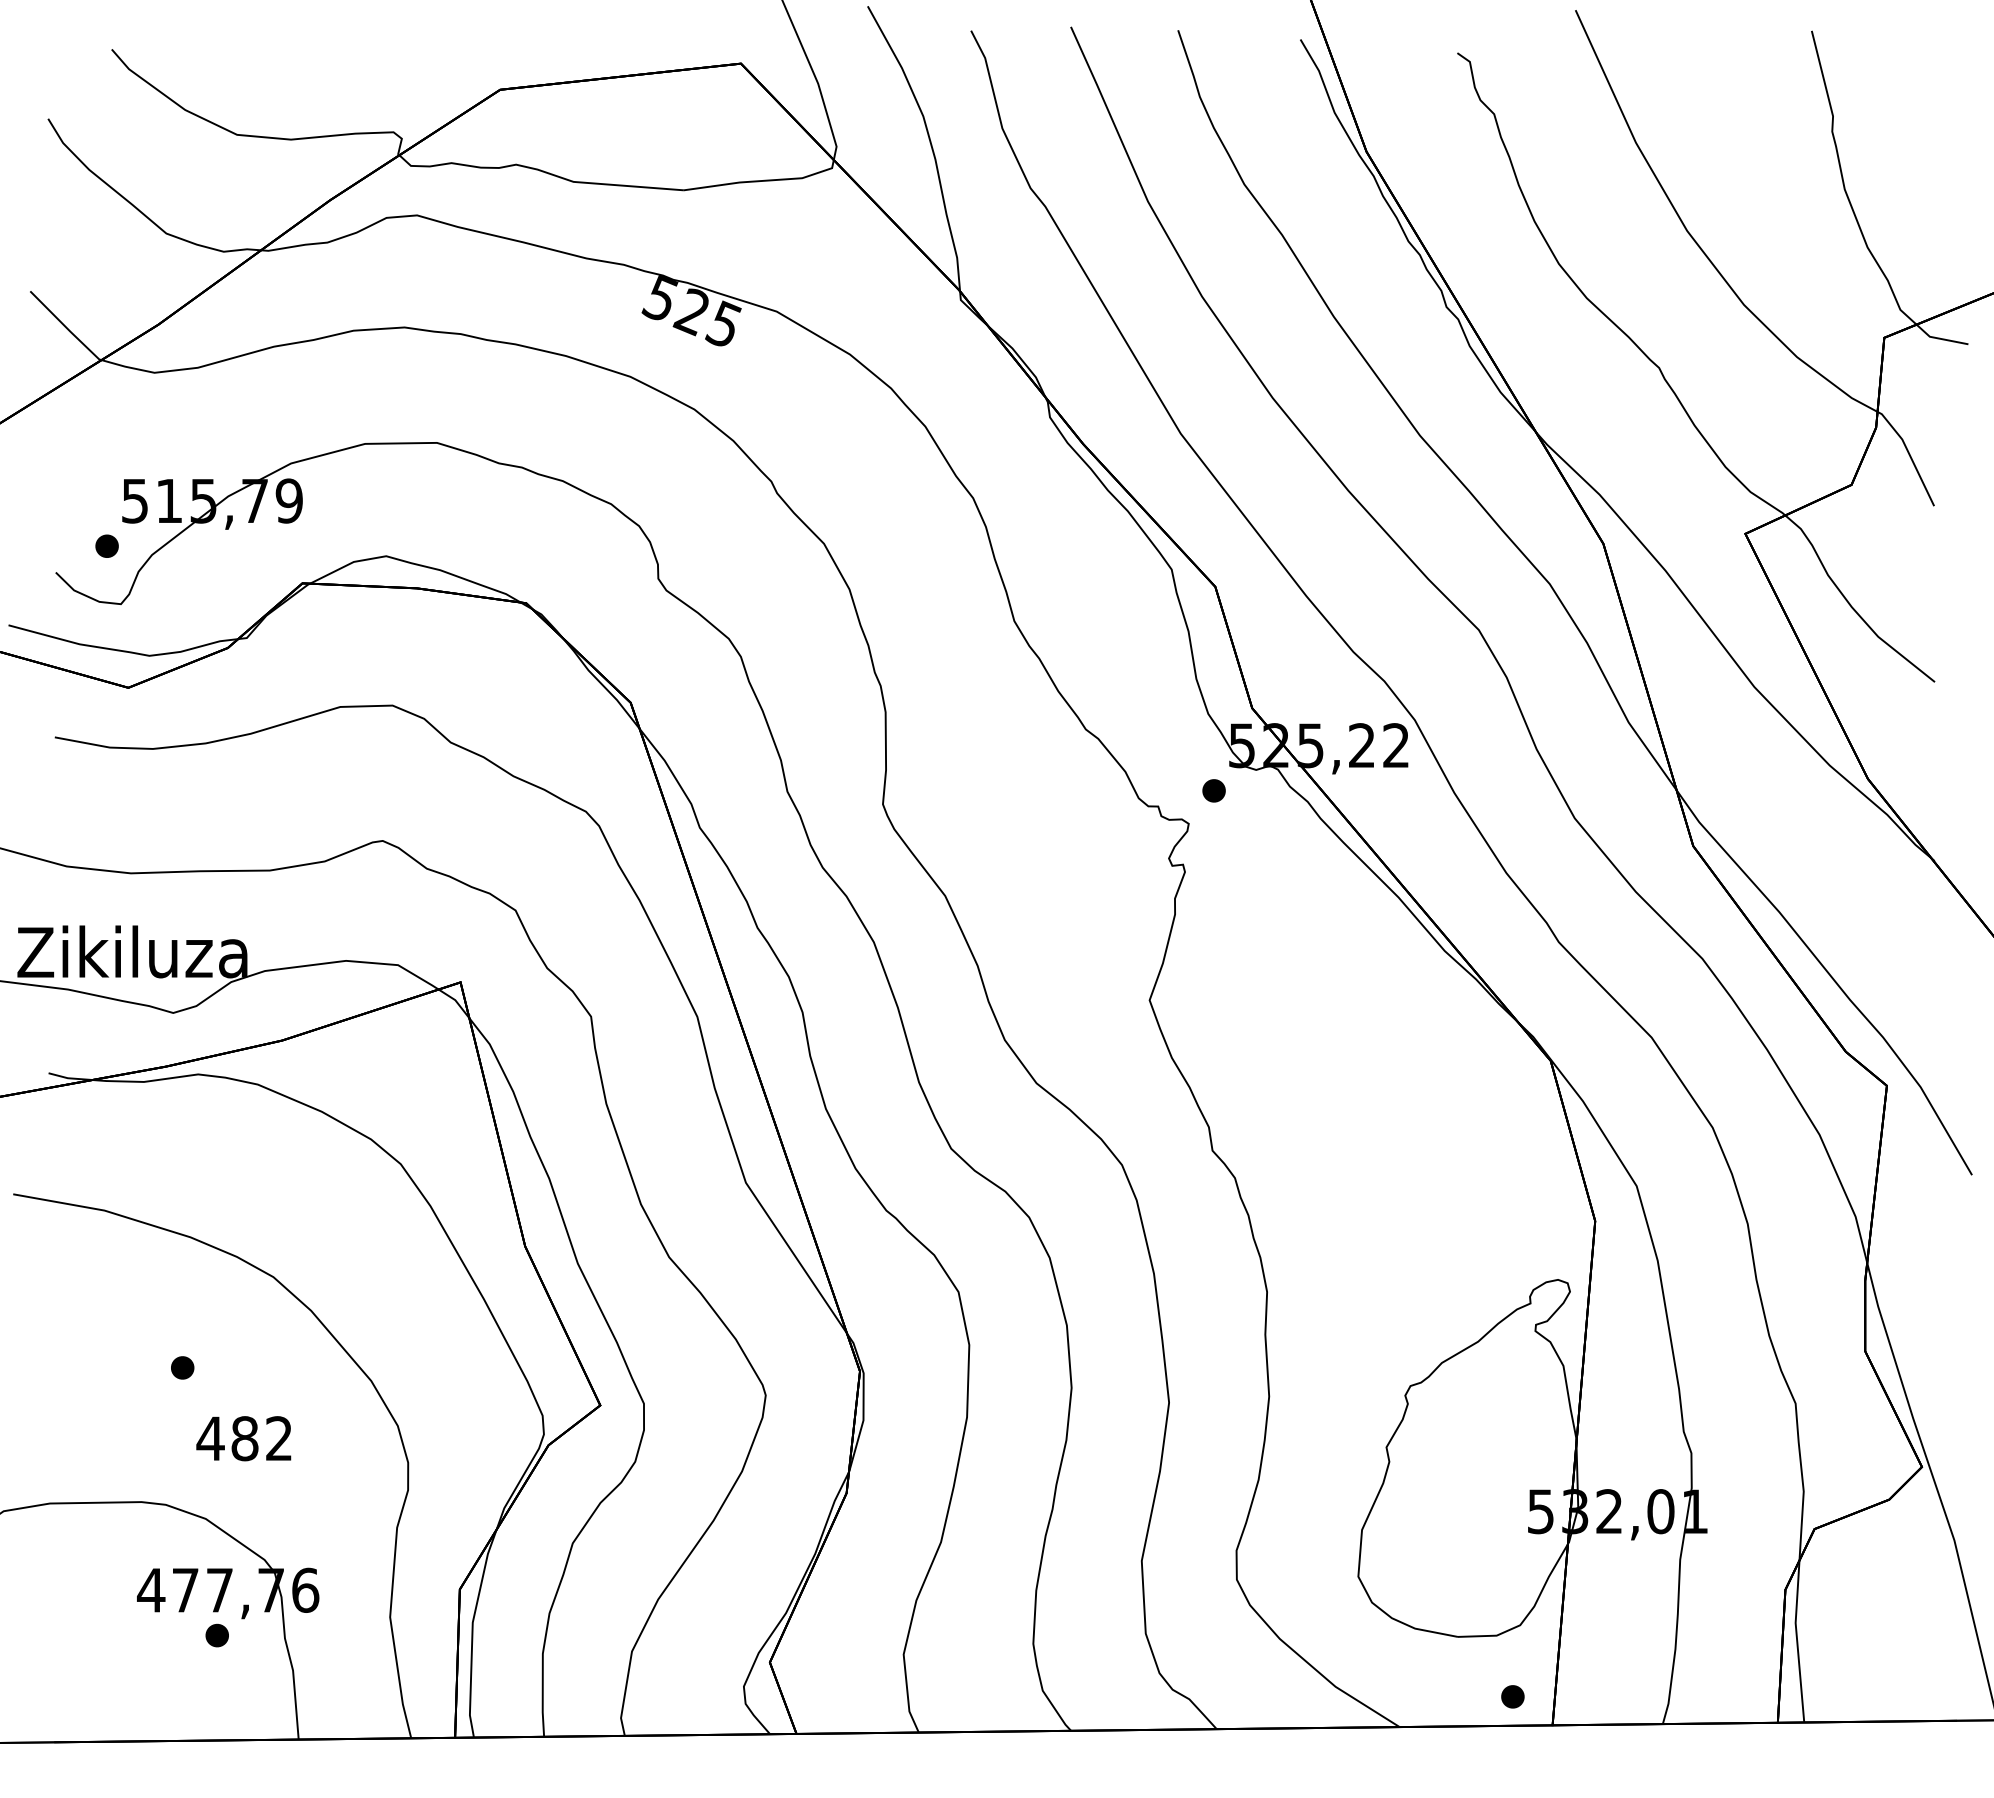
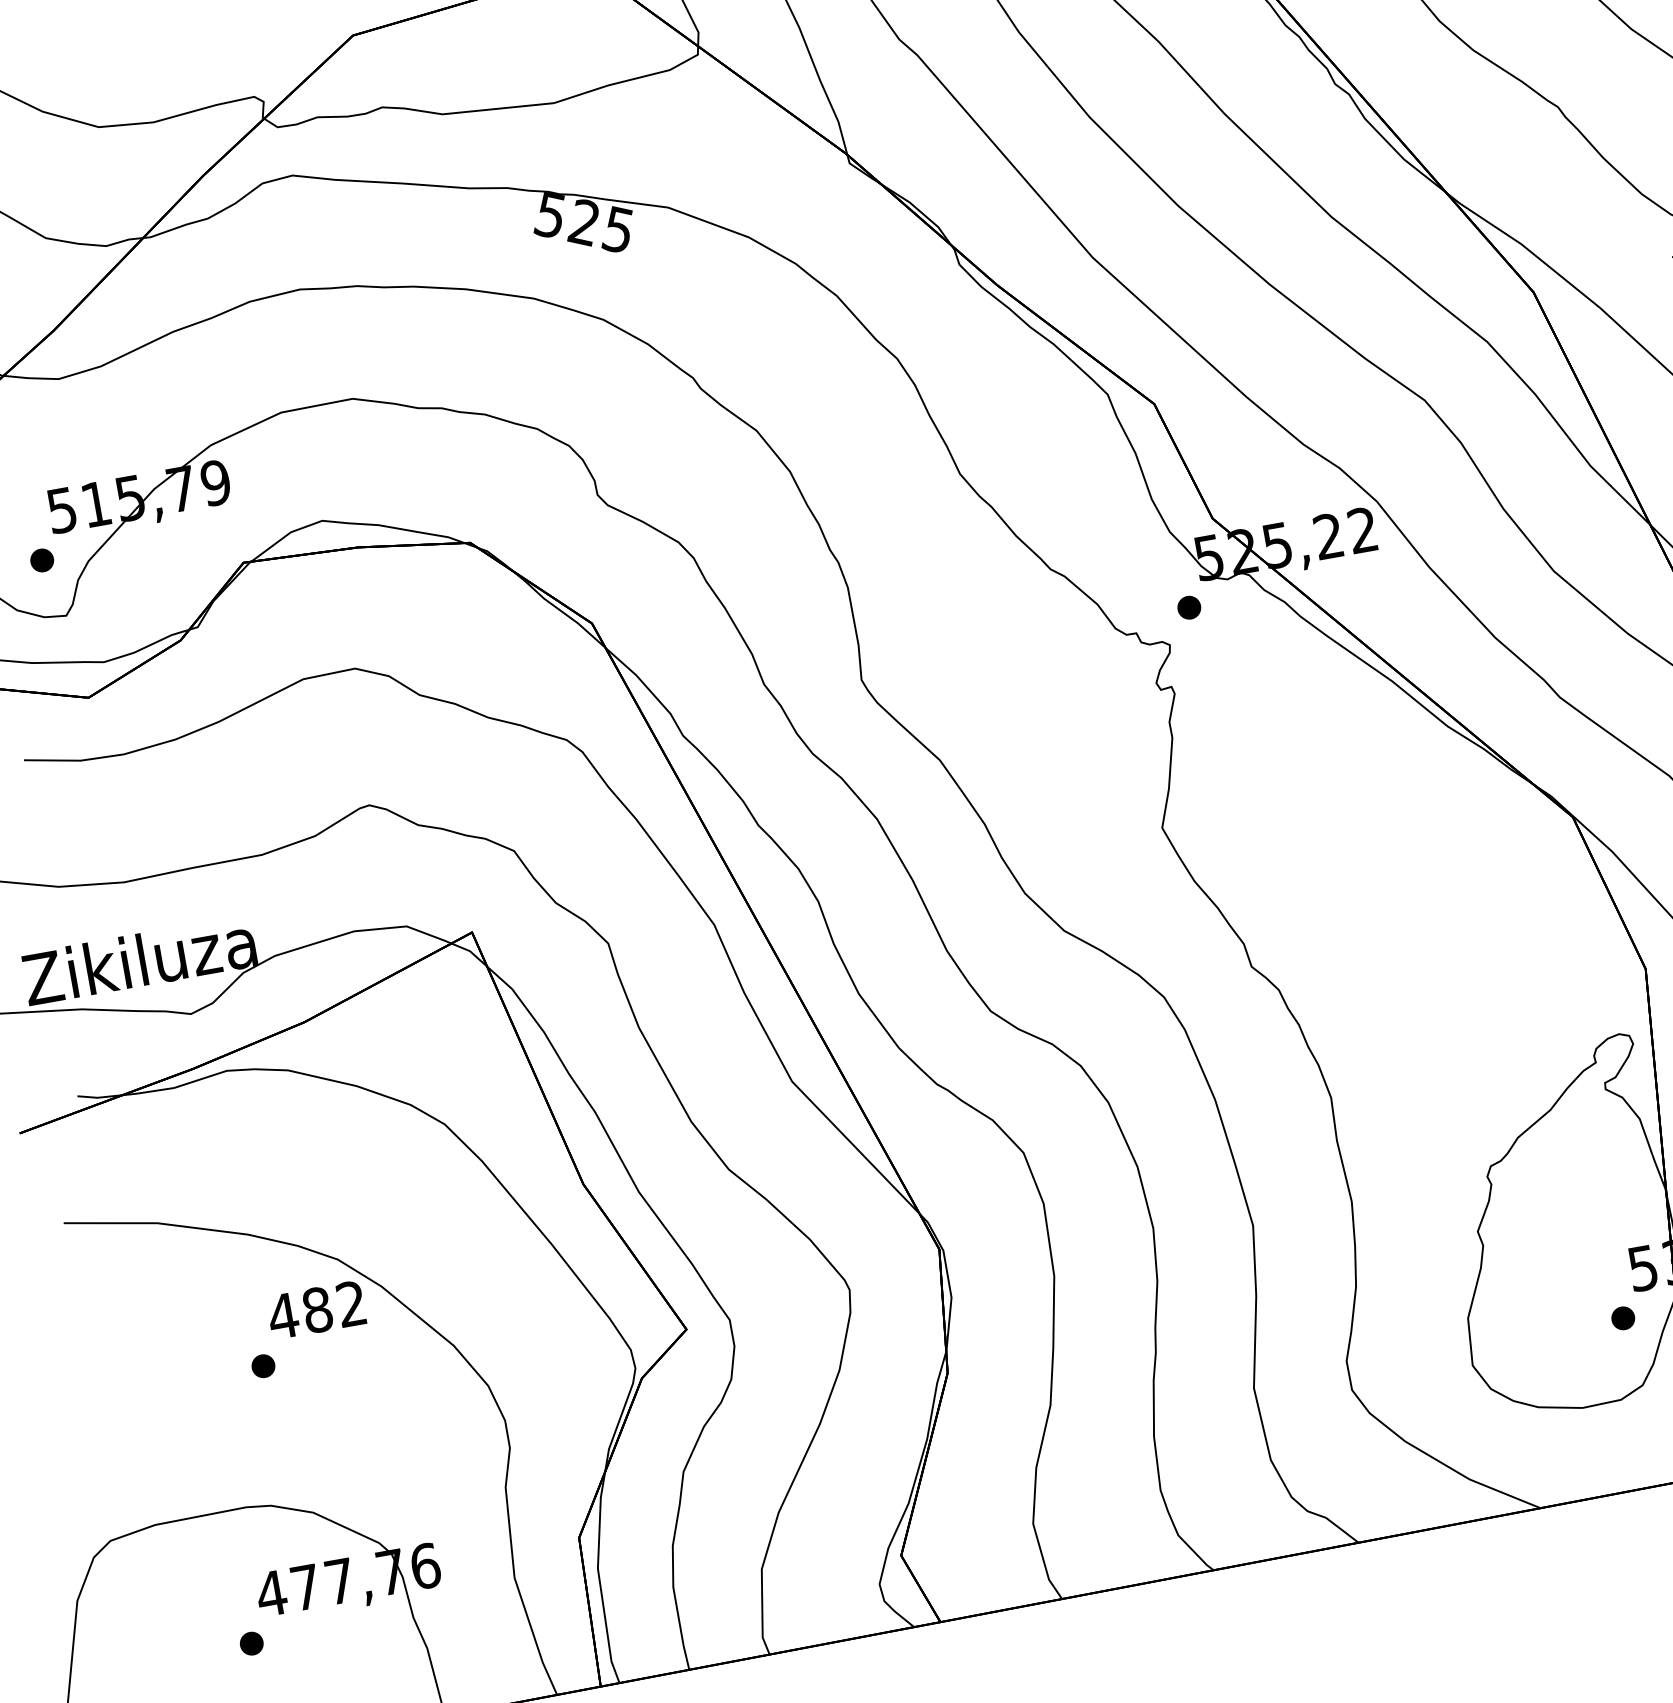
text: (243, 1438) -> (316, 1310), moved
part: (216, 1635) -> (250, 1643), moved
part: (1512, 1696) -> (1622, 1318), moved

